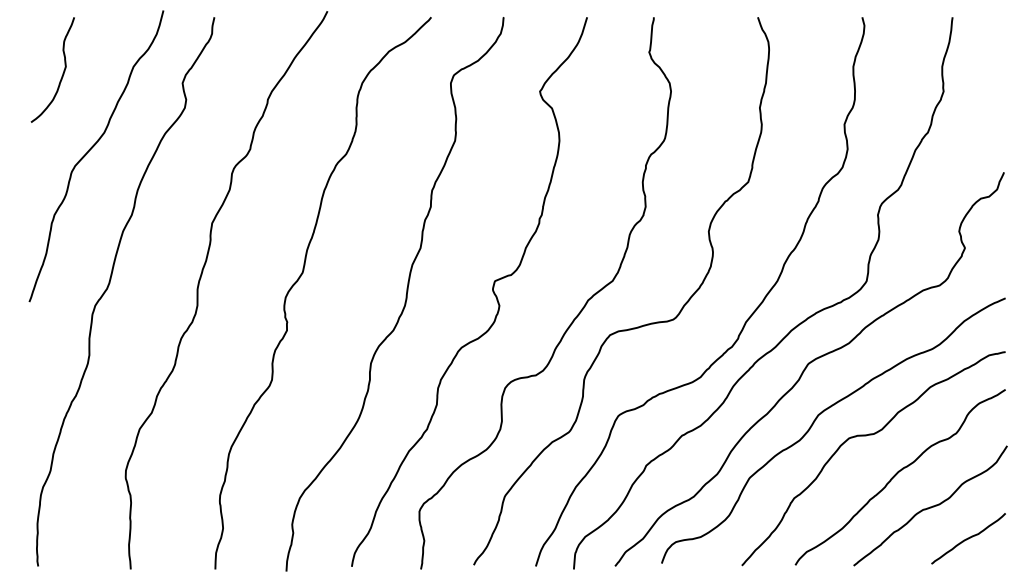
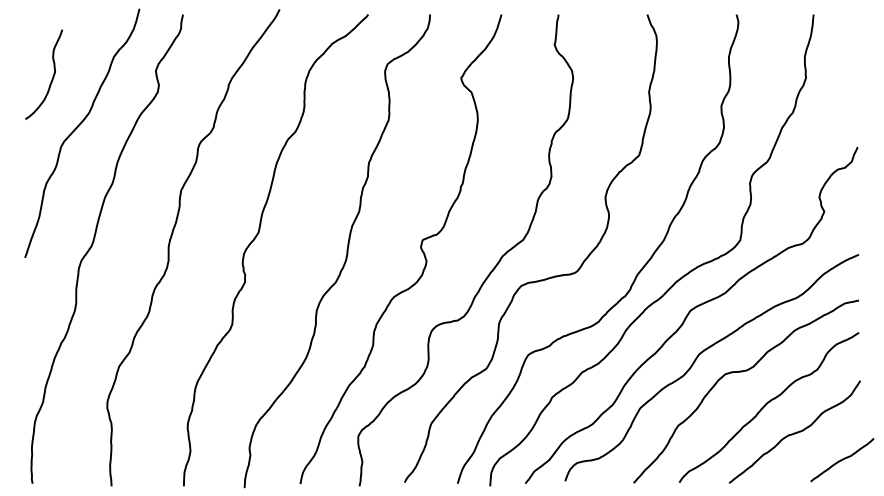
curve: (62, 72) -> (52, 76), moved
curve: (968, 539) -> (842, 460), moved

